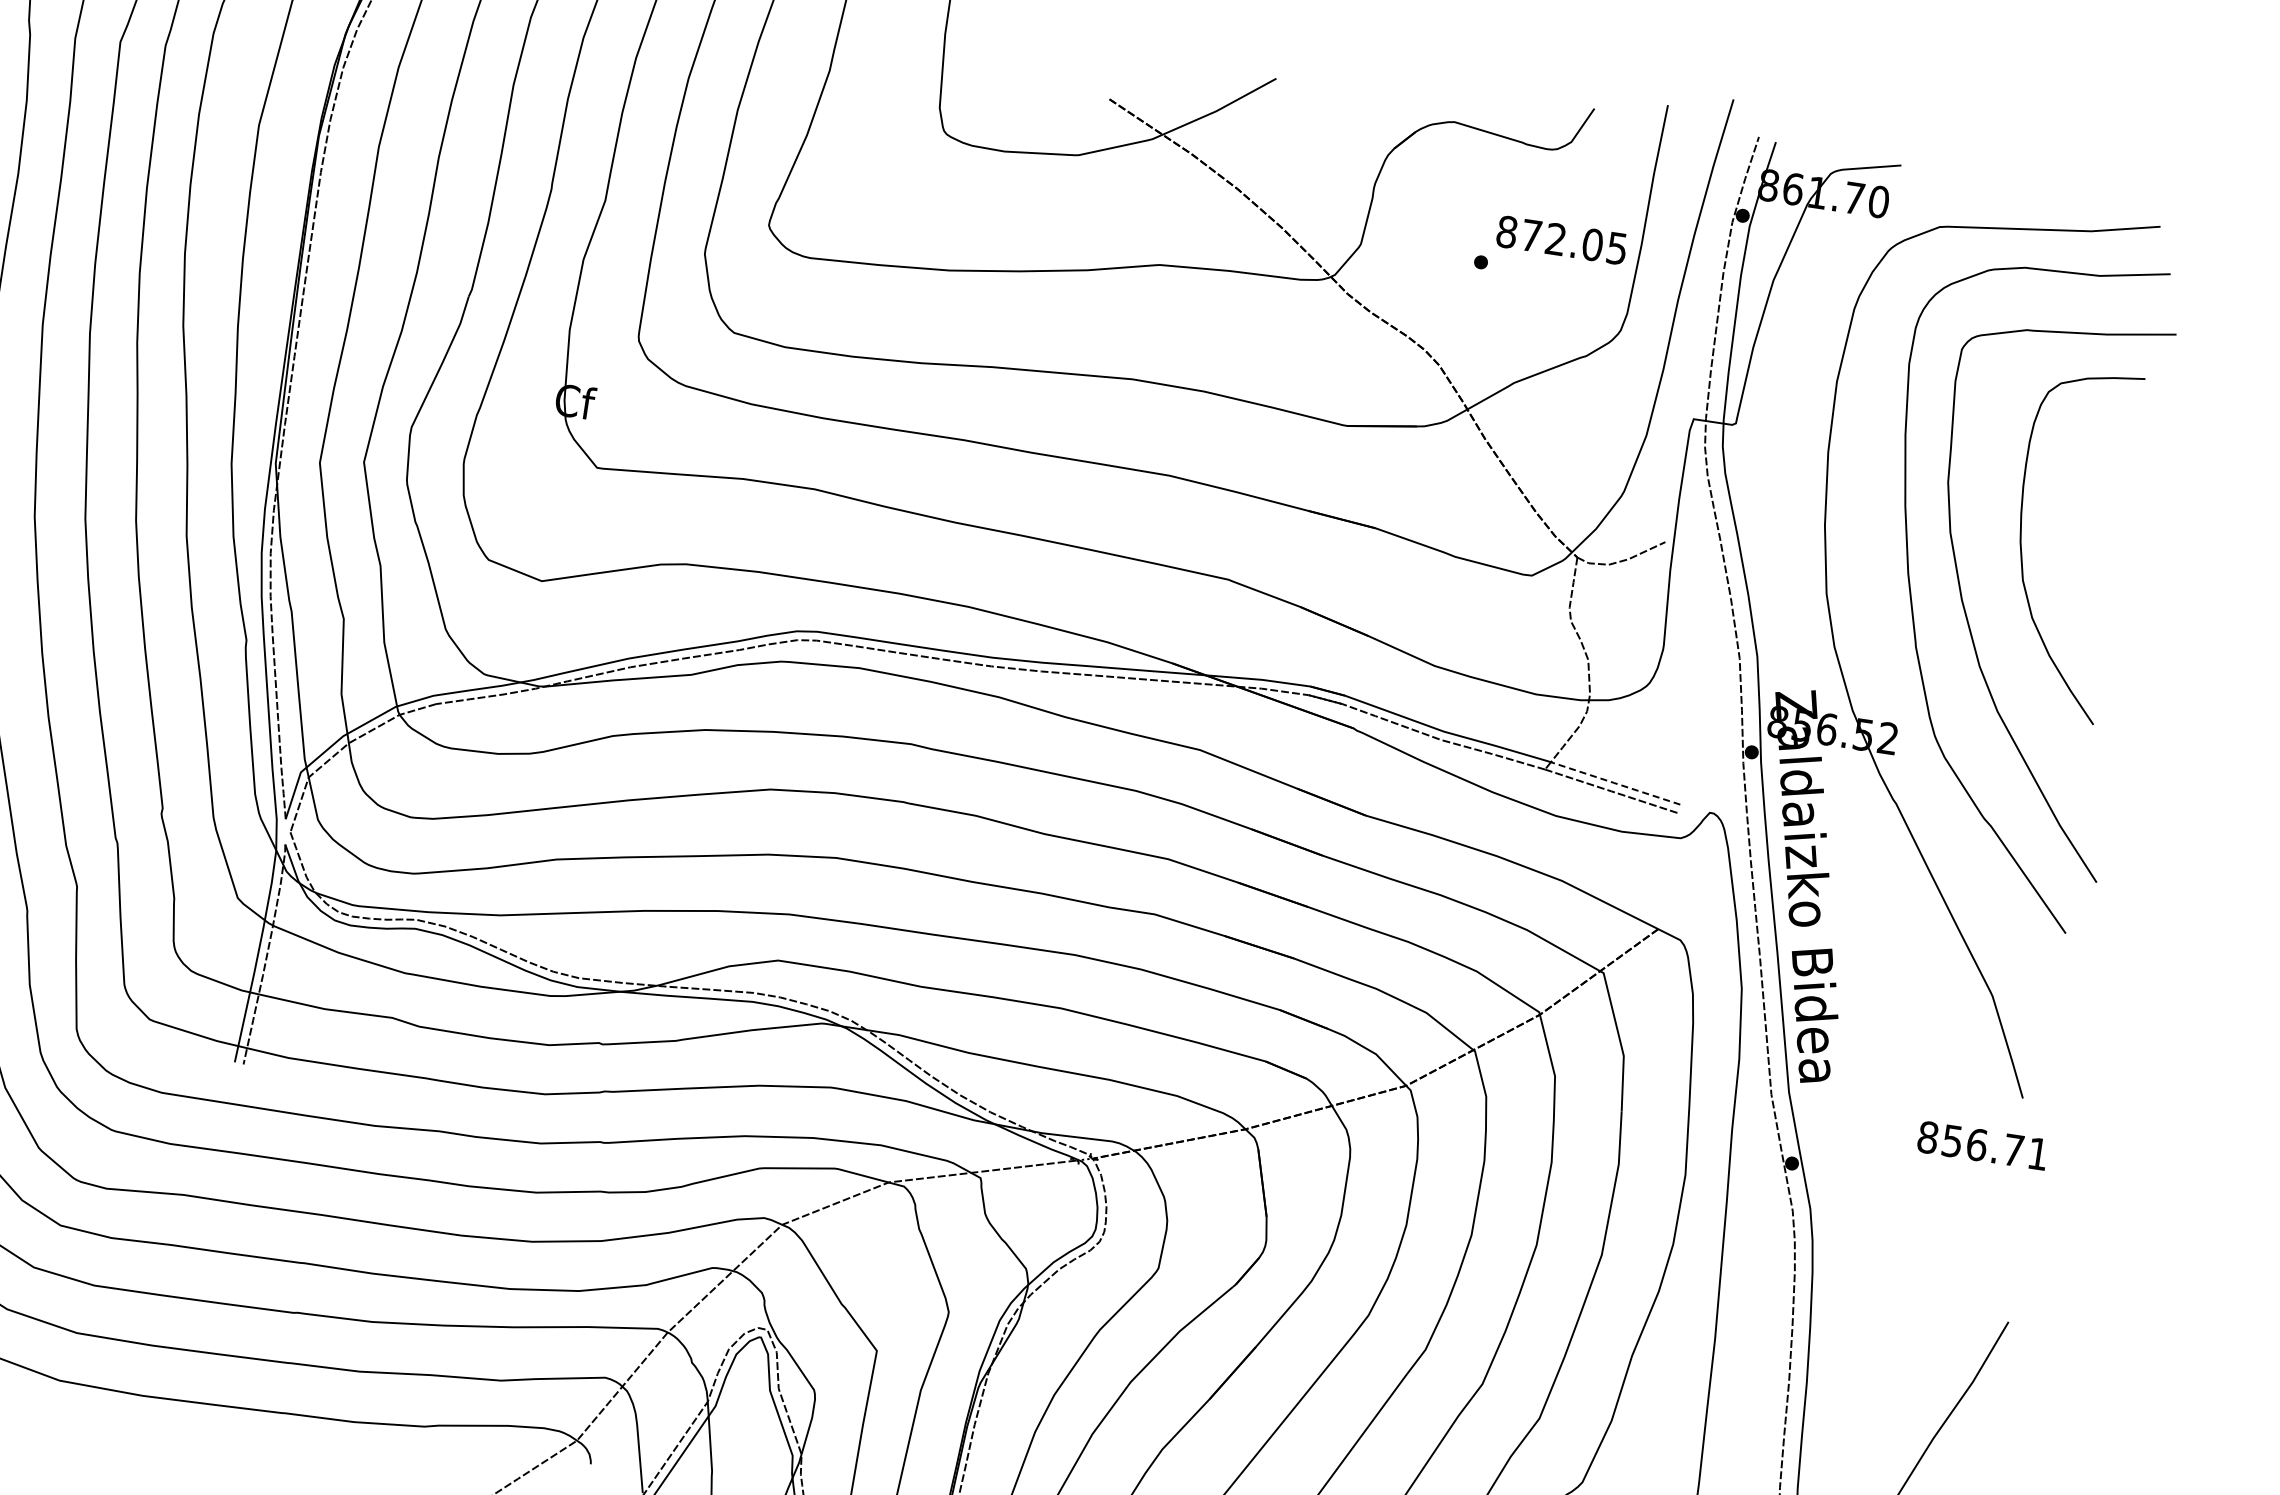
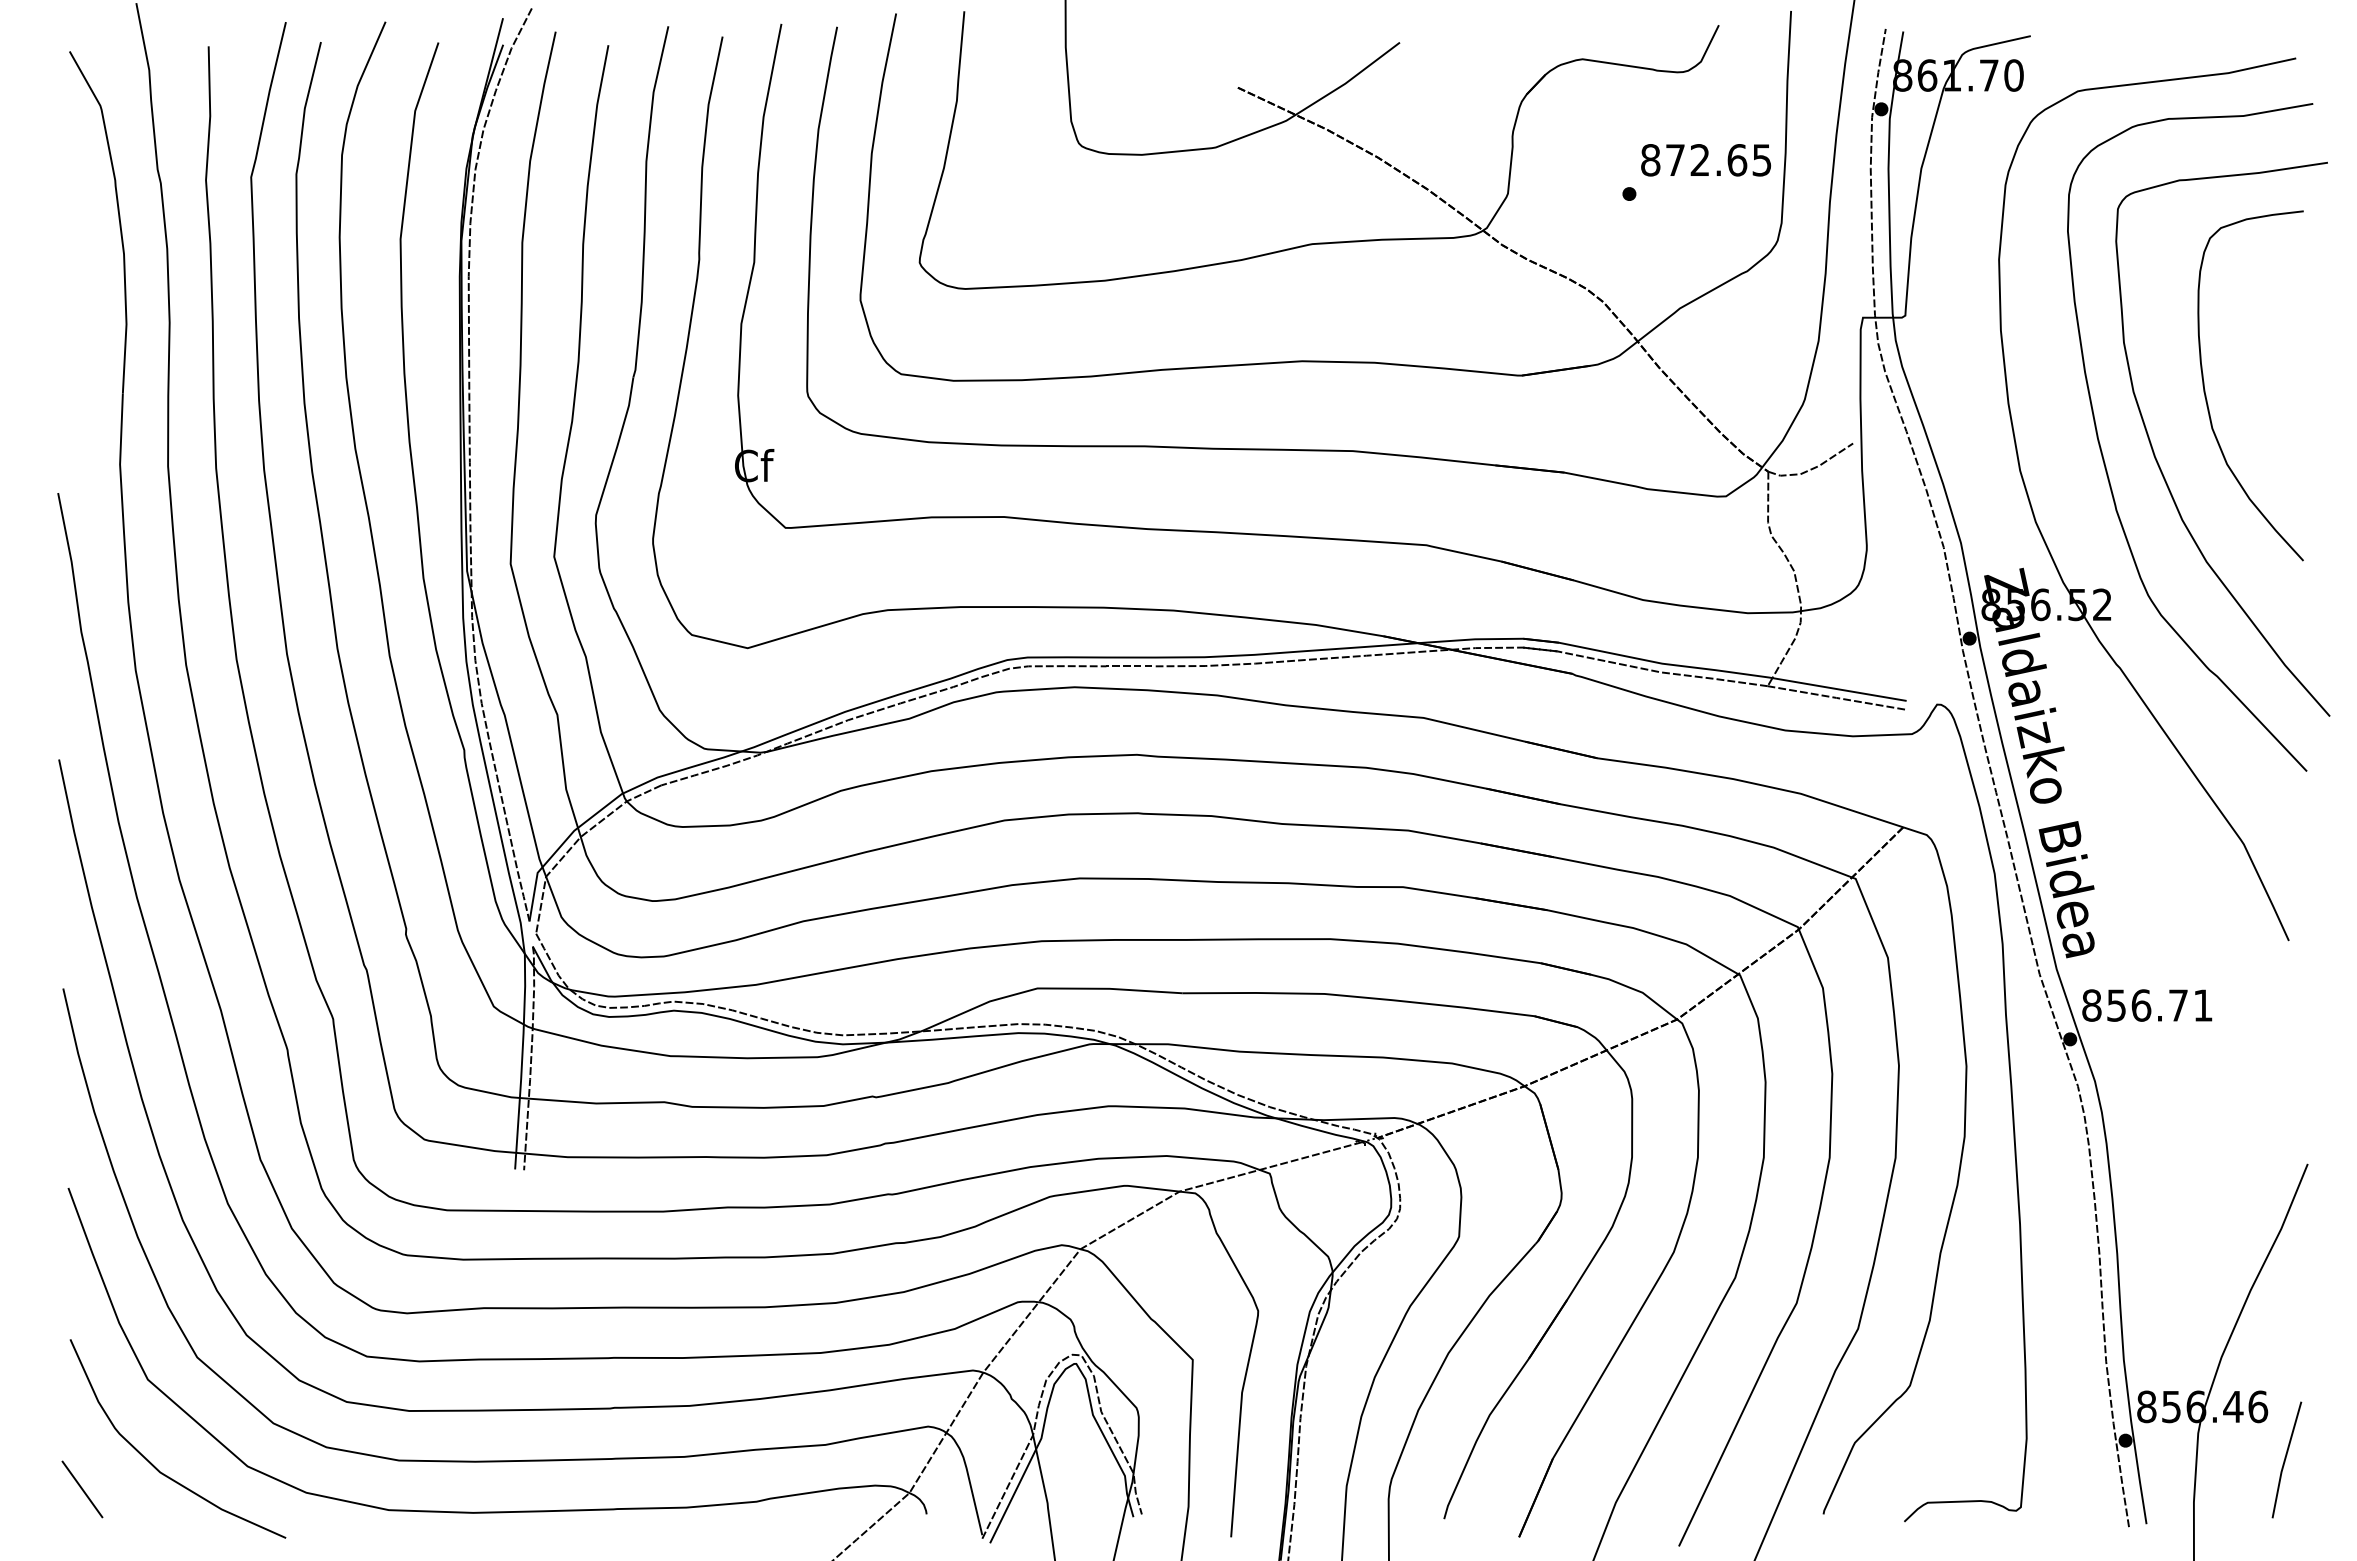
text: (1592, 245) -> (1737, 160), 872.05 -> 872.65
line: (1615, 783) -> (1839, 689), dashed -> solid
text: (1983, 1145) -> (2147, 1005), moved

